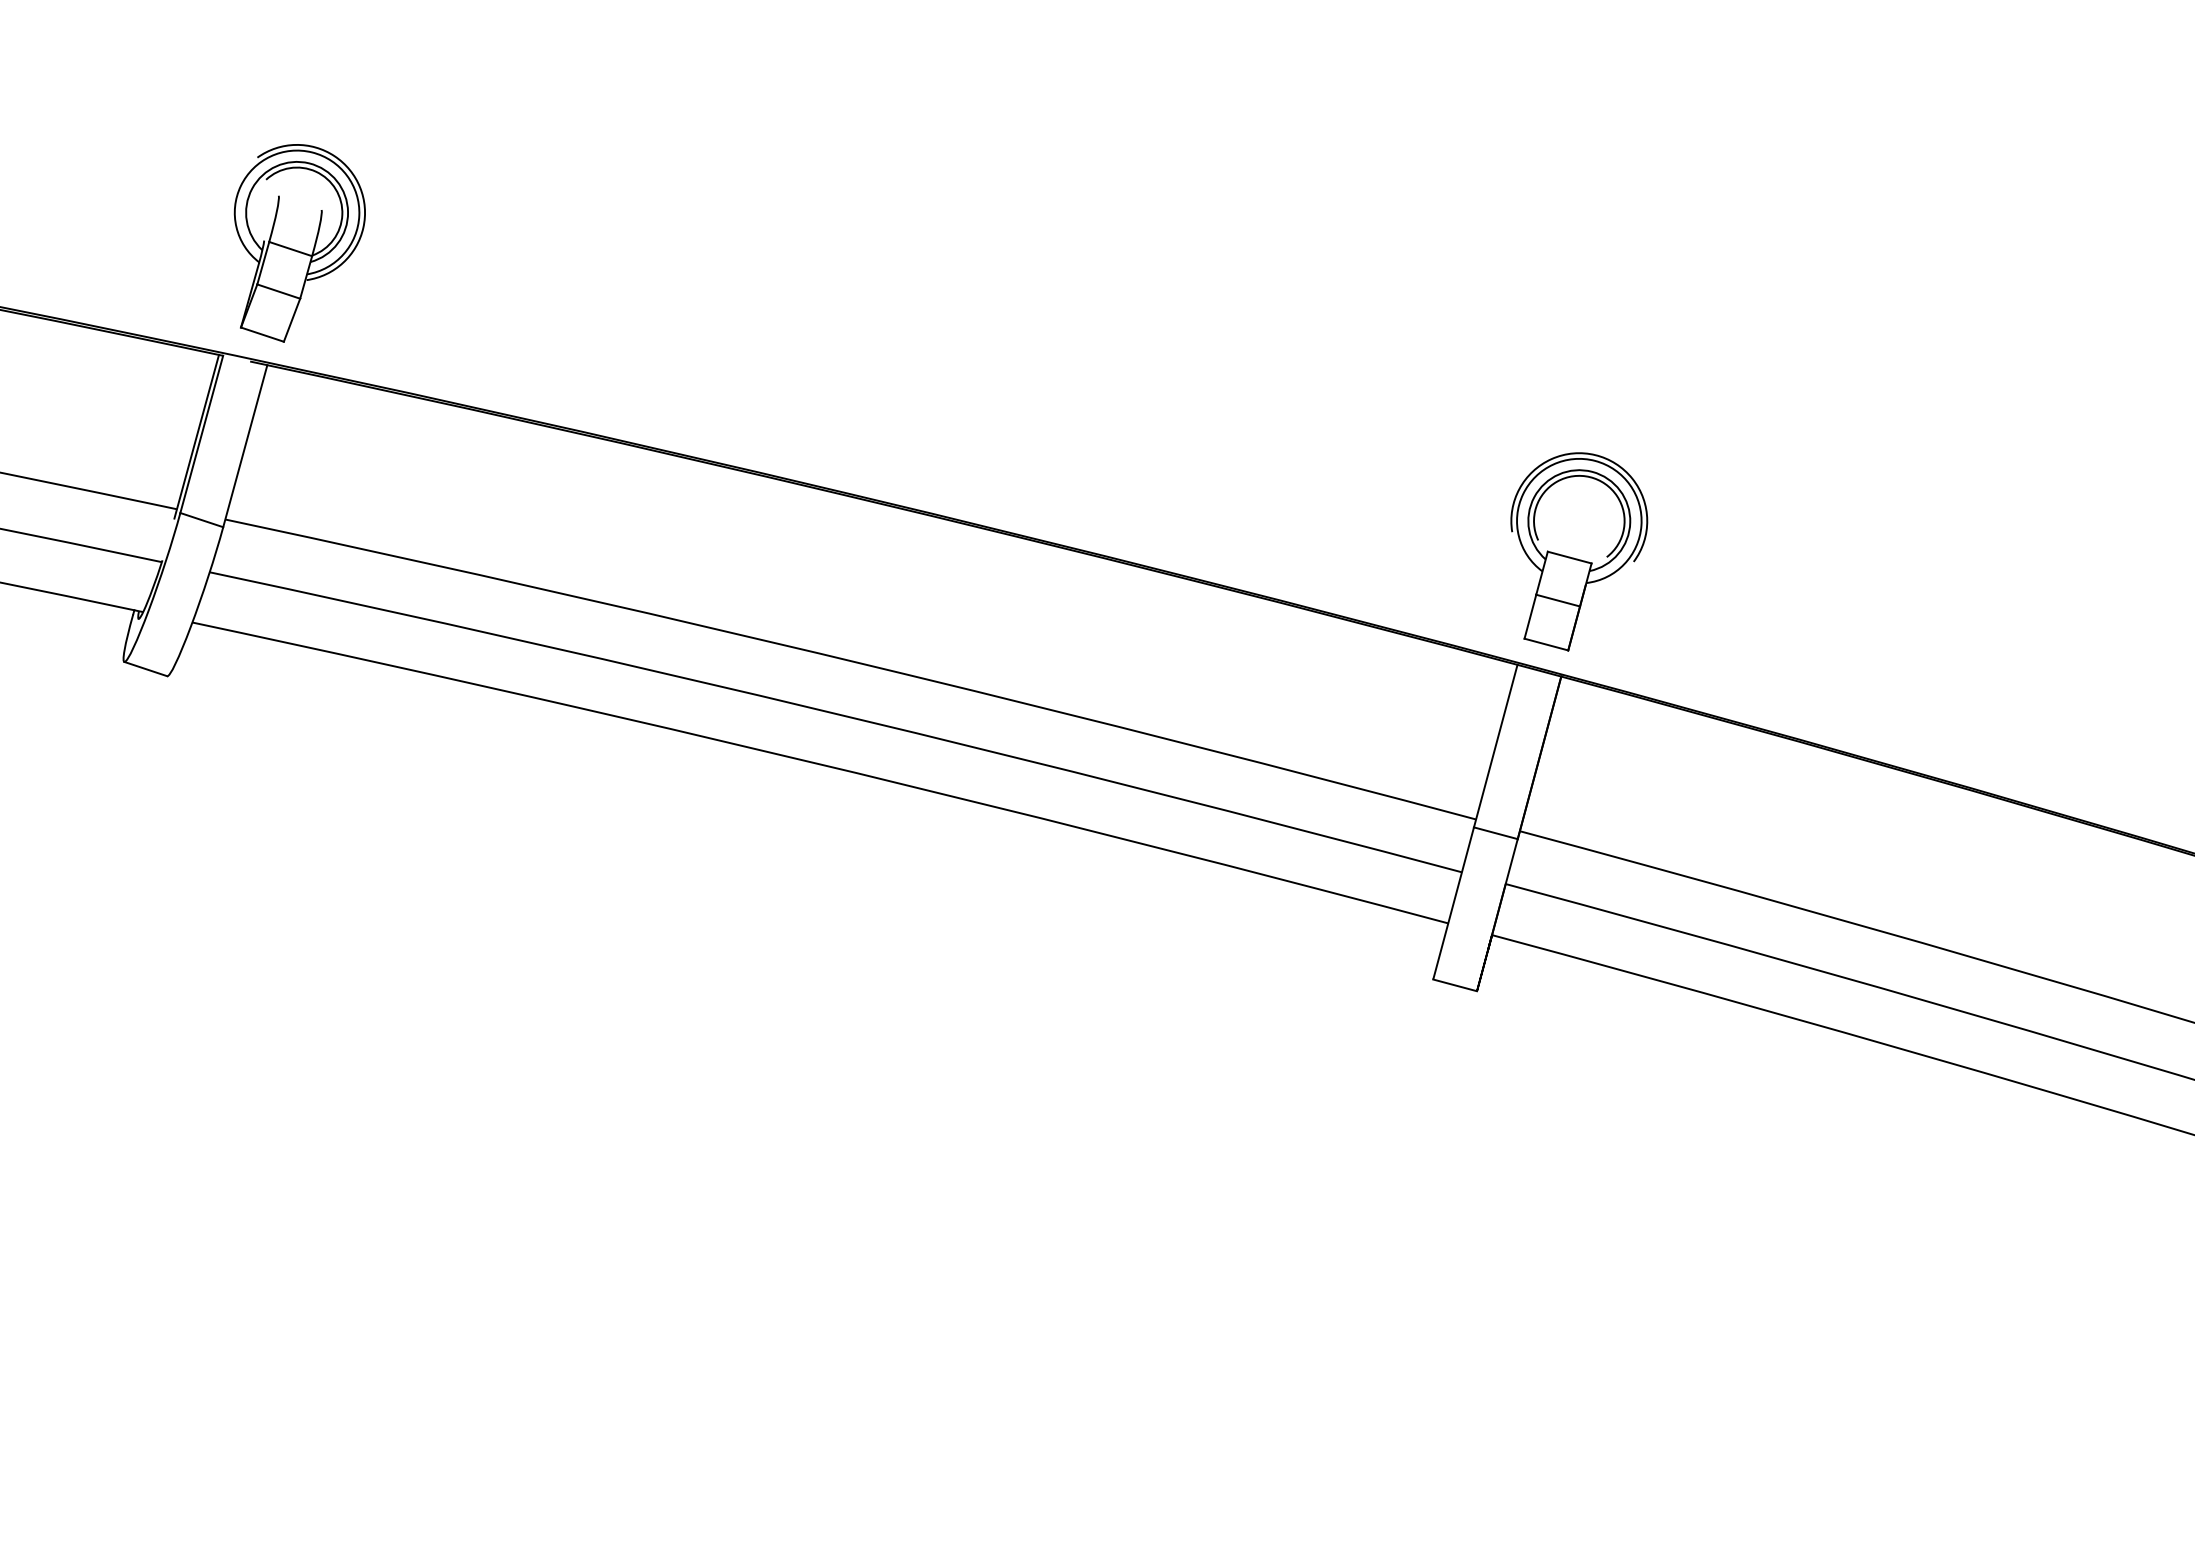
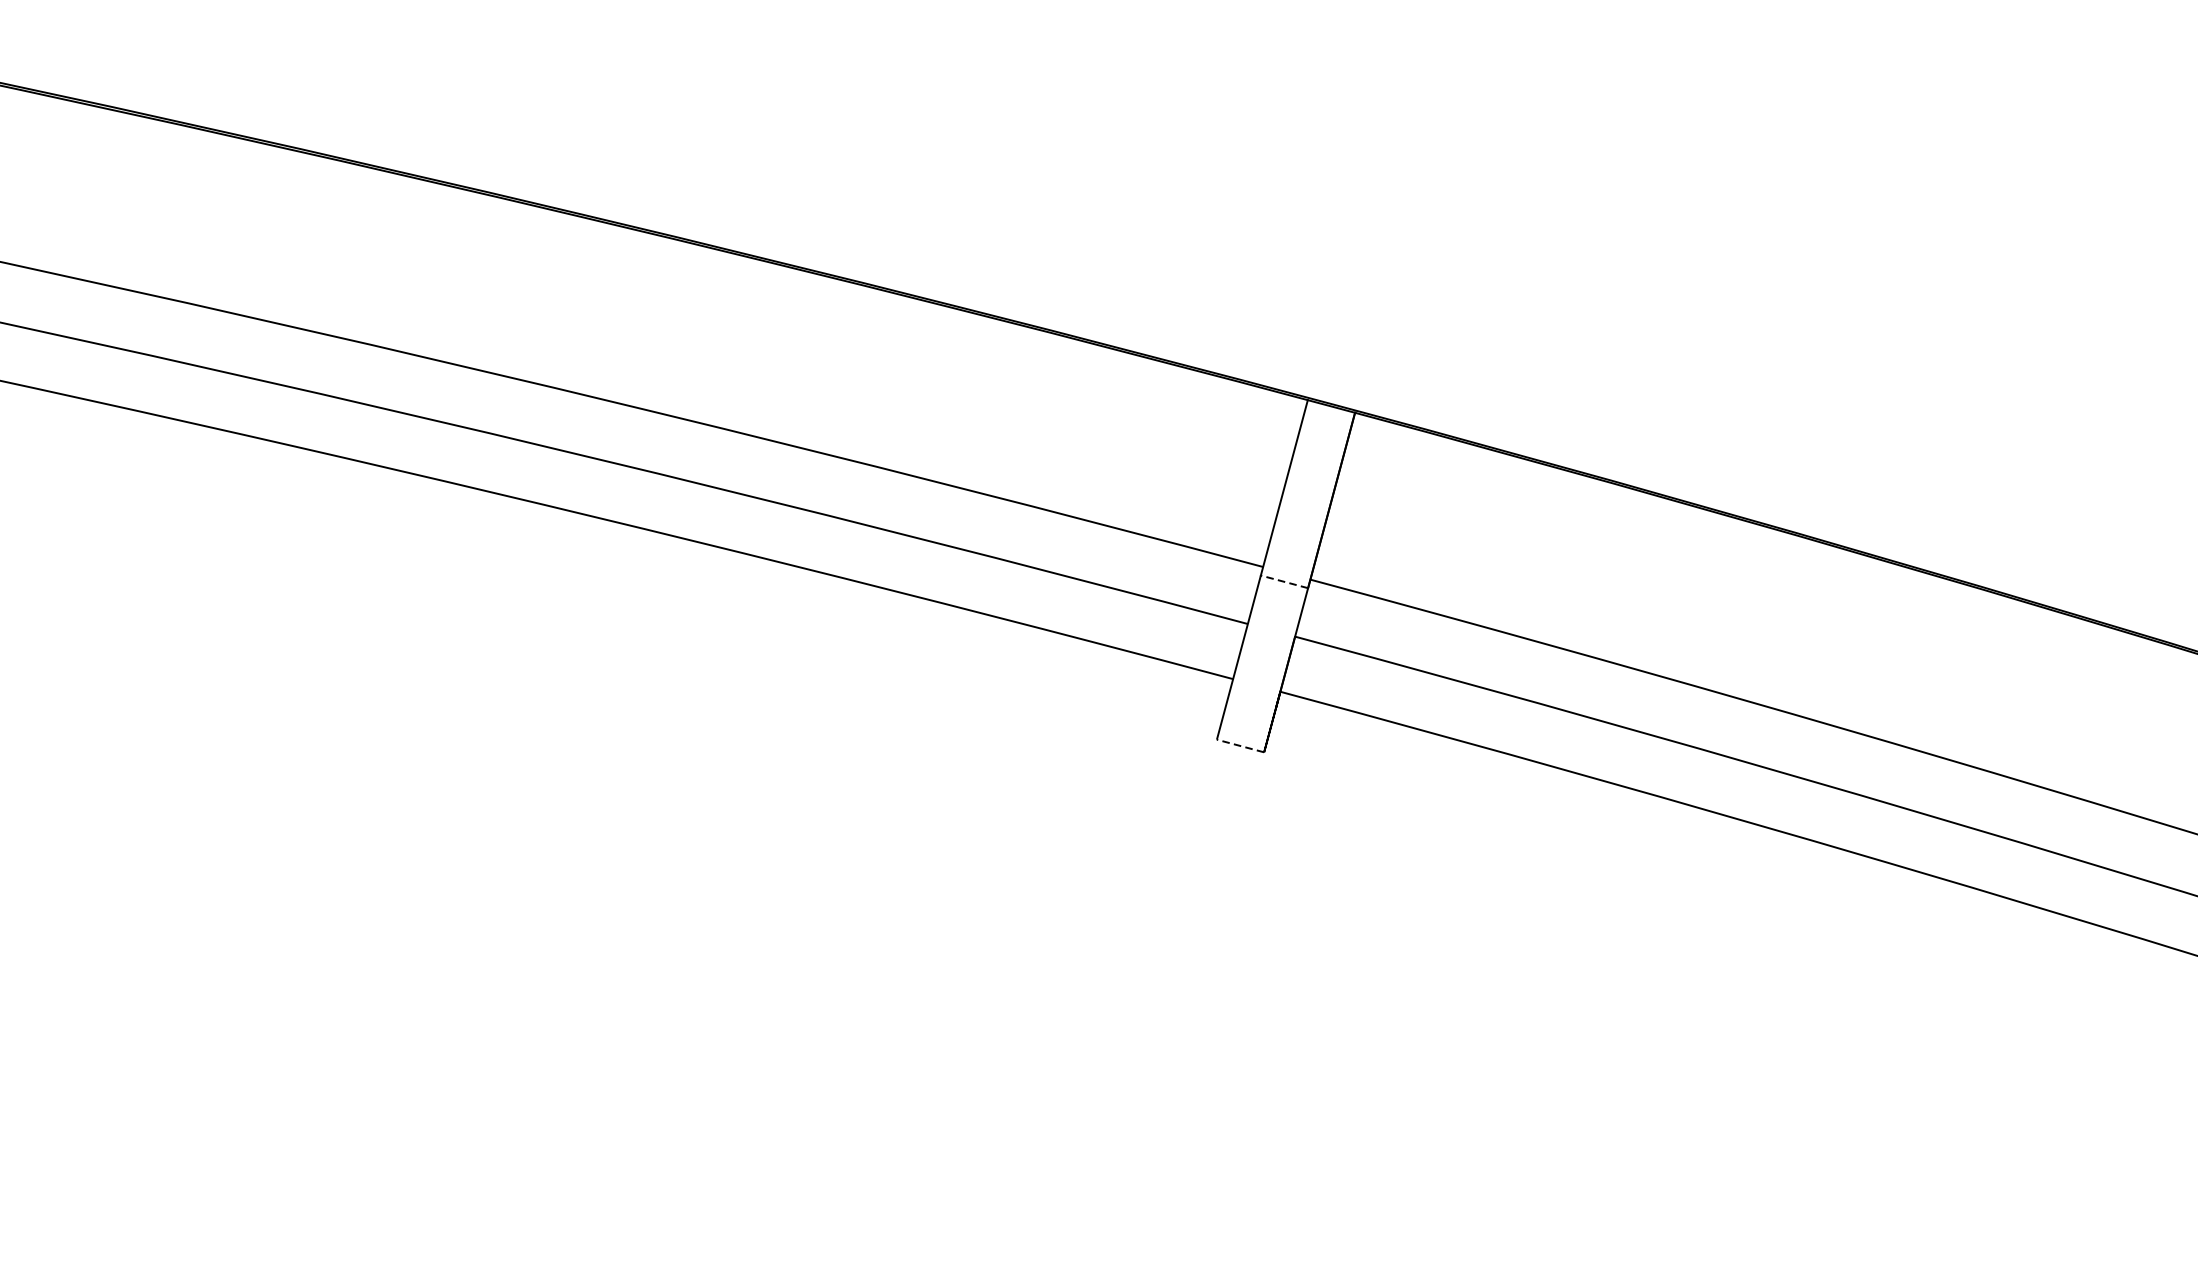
part: (1579, 551) -> (1374, 277), removed
line: (1495, 833) -> (1284, 582), solid -> dashed
line: (1455, 985) -> (1240, 746), solid -> dashed

